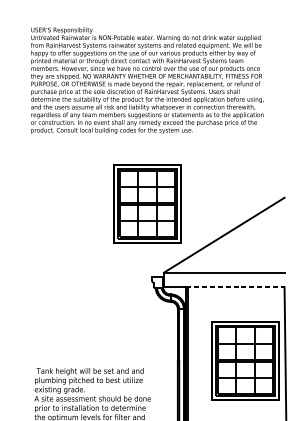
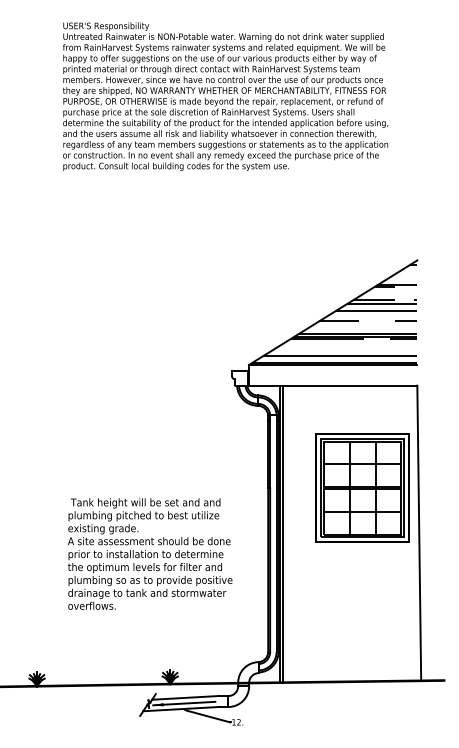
part: (147, 203) -> (225, 268), removed
hatch: (225, 235) -> (334, 313), added
line: (235, 287) -> (348, 385), dashed -> solid

